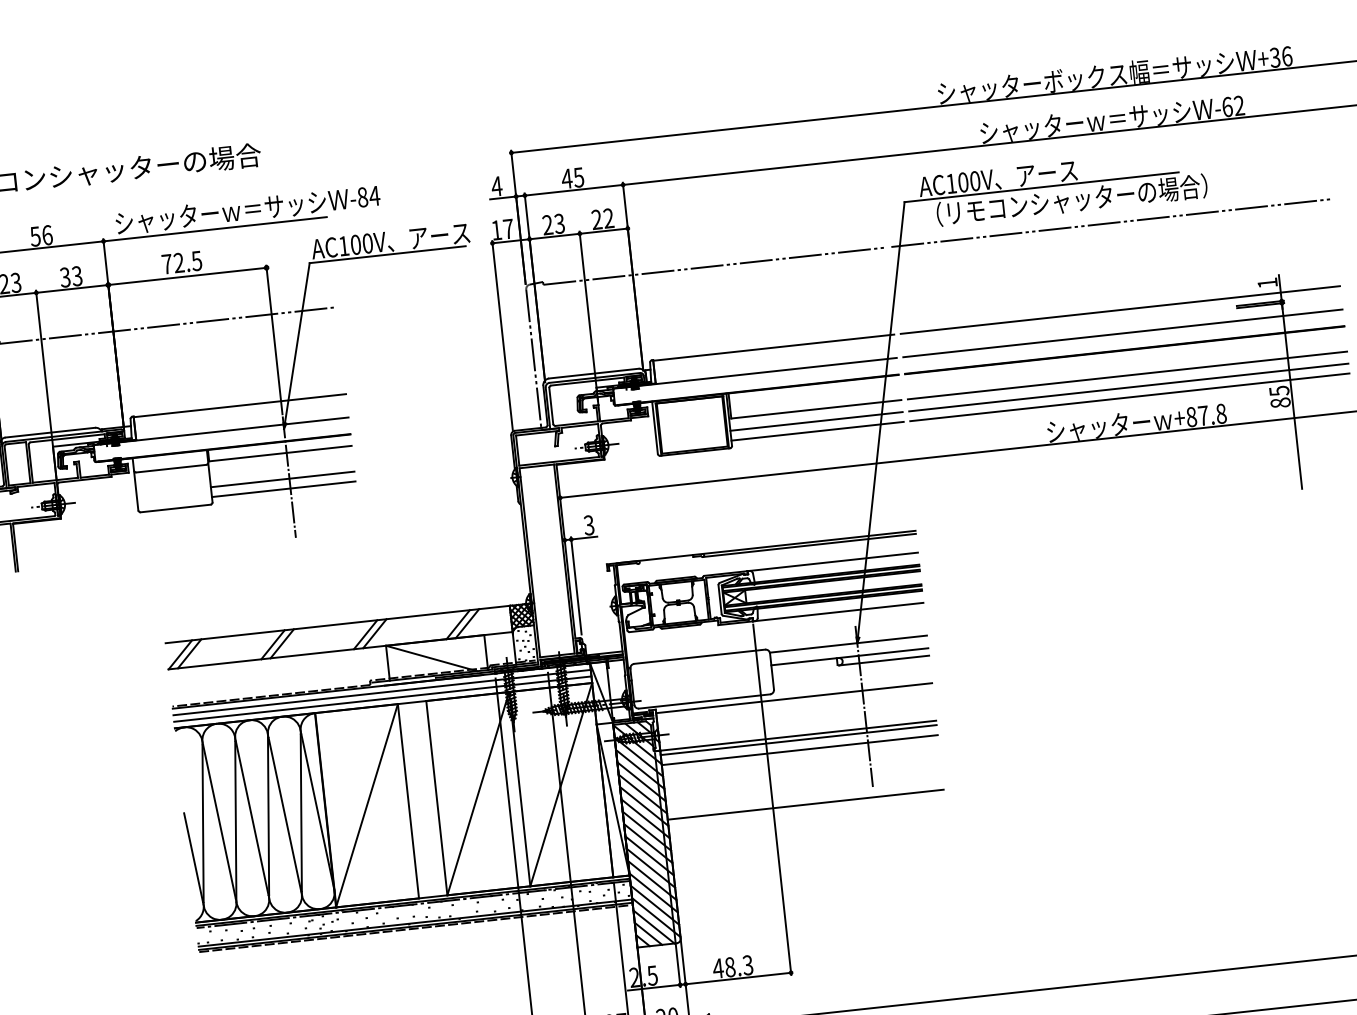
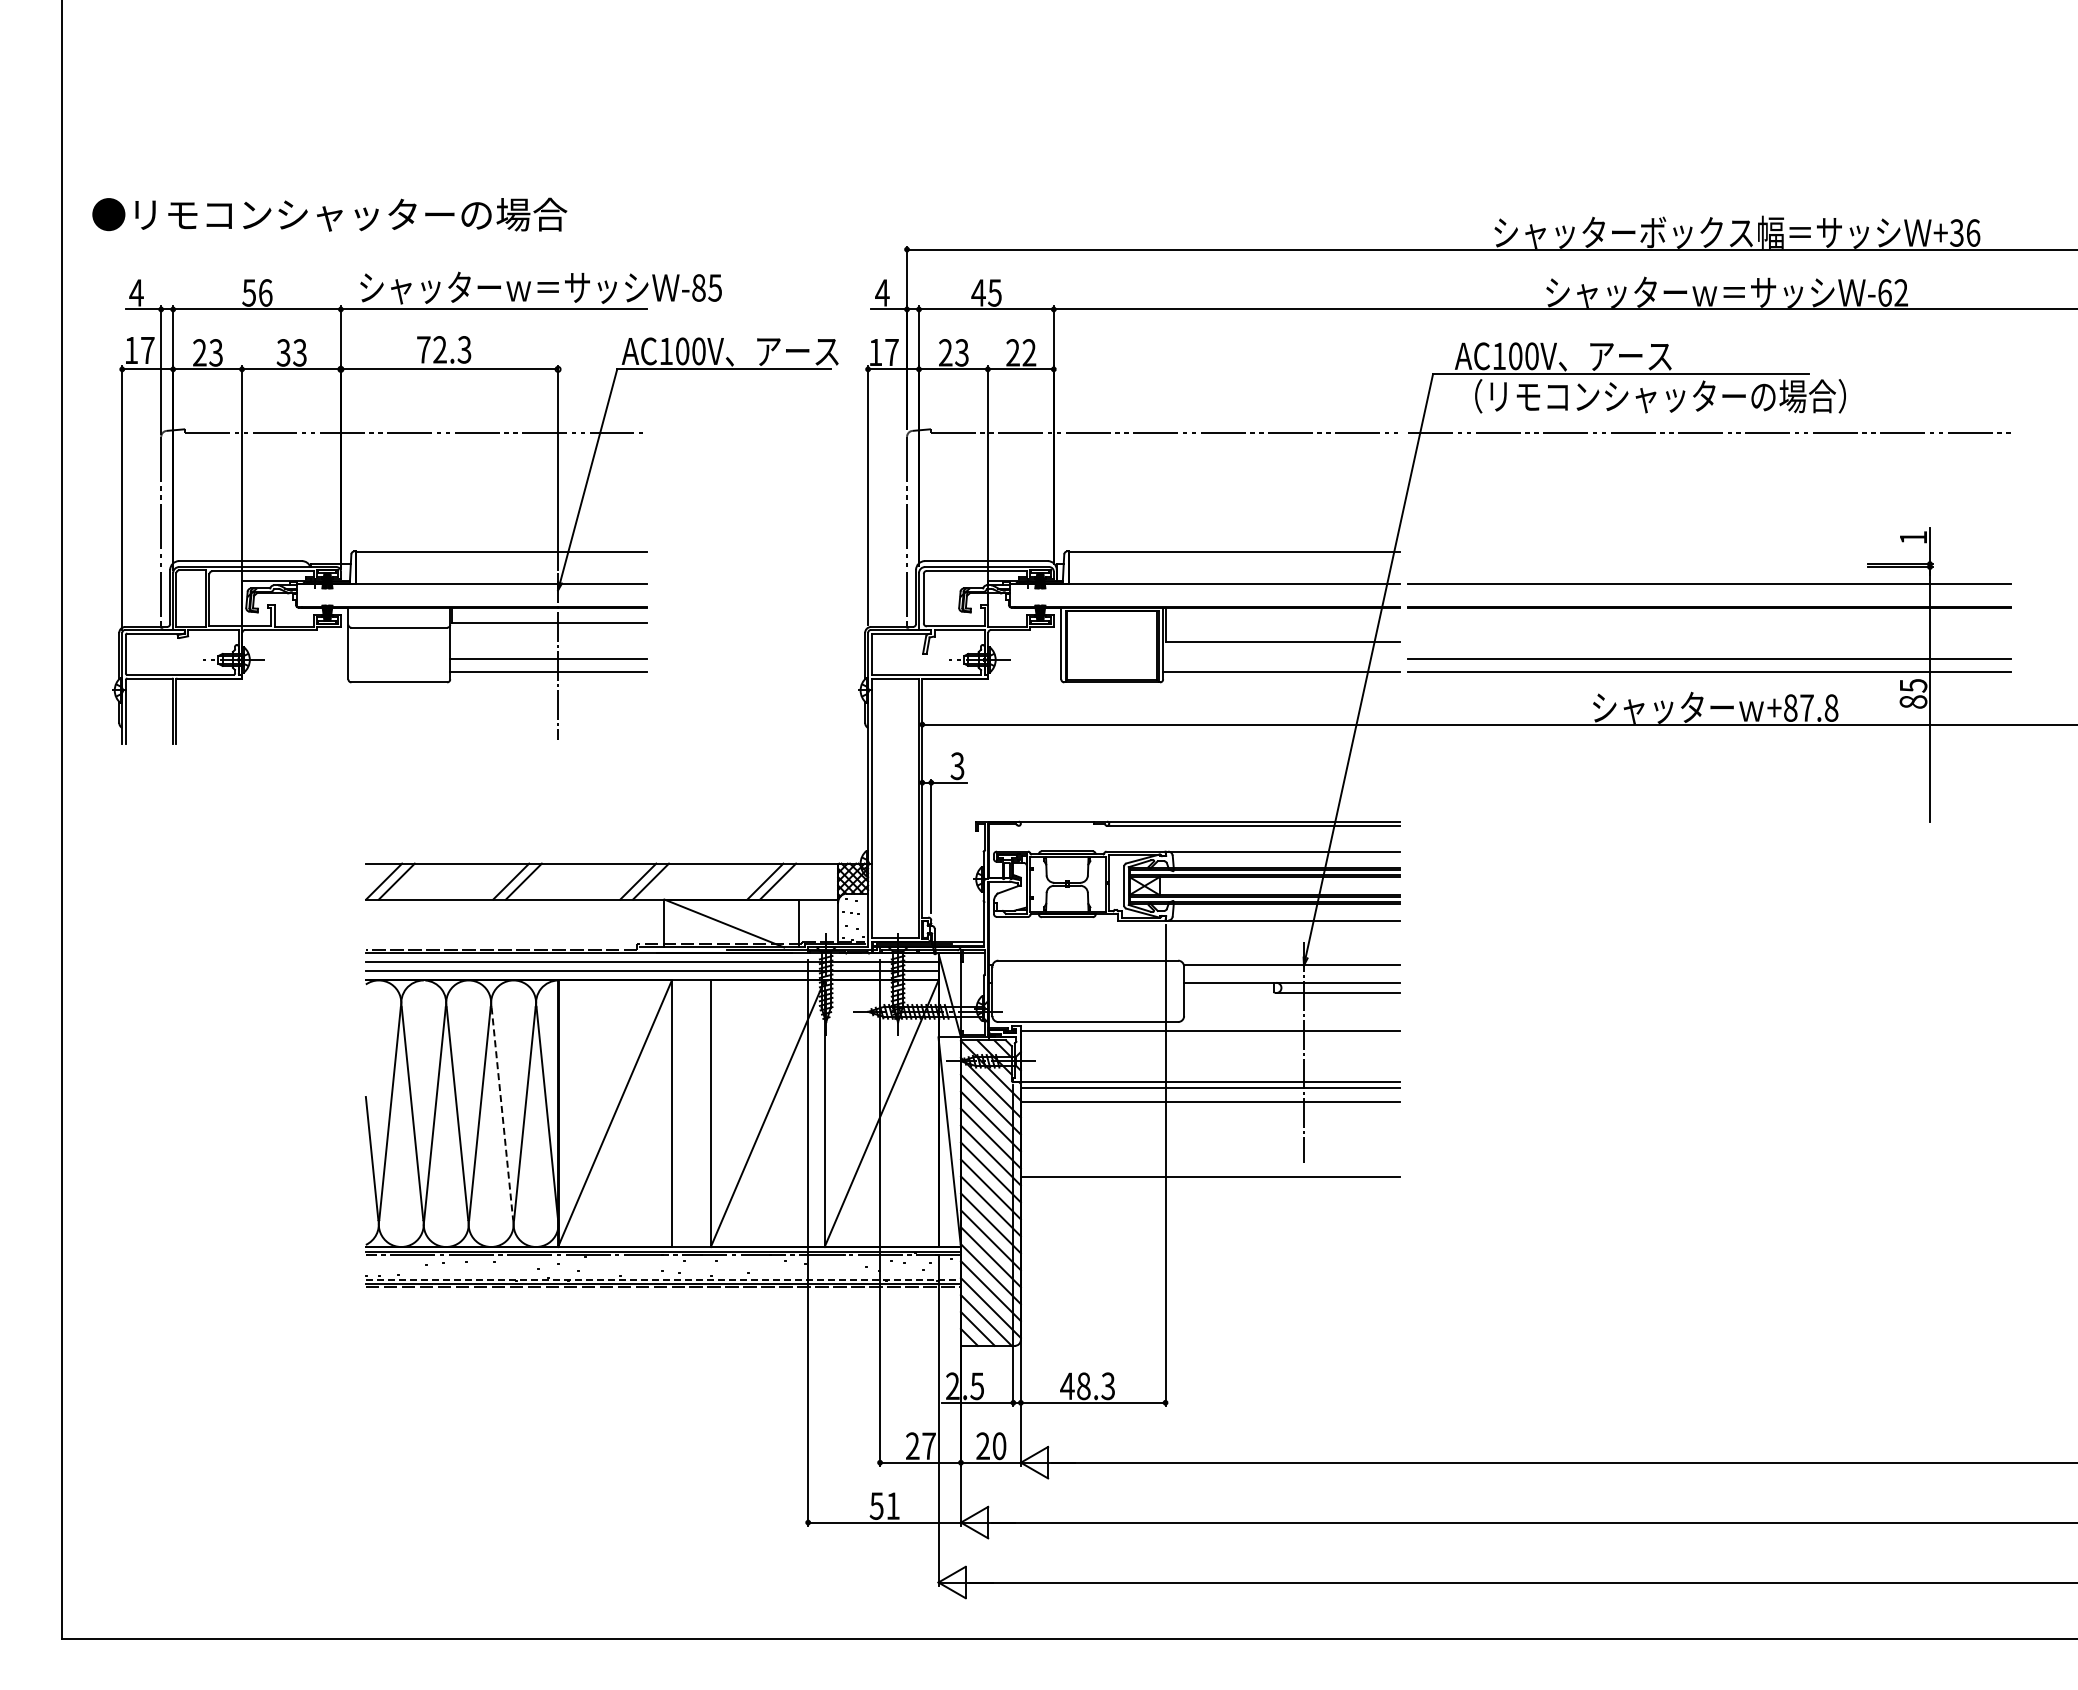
text: (374, 195) -> (714, 287), -84 -> -85
text: (196, 260) -> (464, 349), 72.5 -> 72.3
line: (1120, 310) -> (1709, 552), removed
line: (1127, 375) -> (1709, 642), removed
line: (816, 421) -> (1281, 658), removed
line: (284, 814) -> (502, 1113), solid -> dashed
line: (415, 922) -> (663, 1279), solid -> dashed

